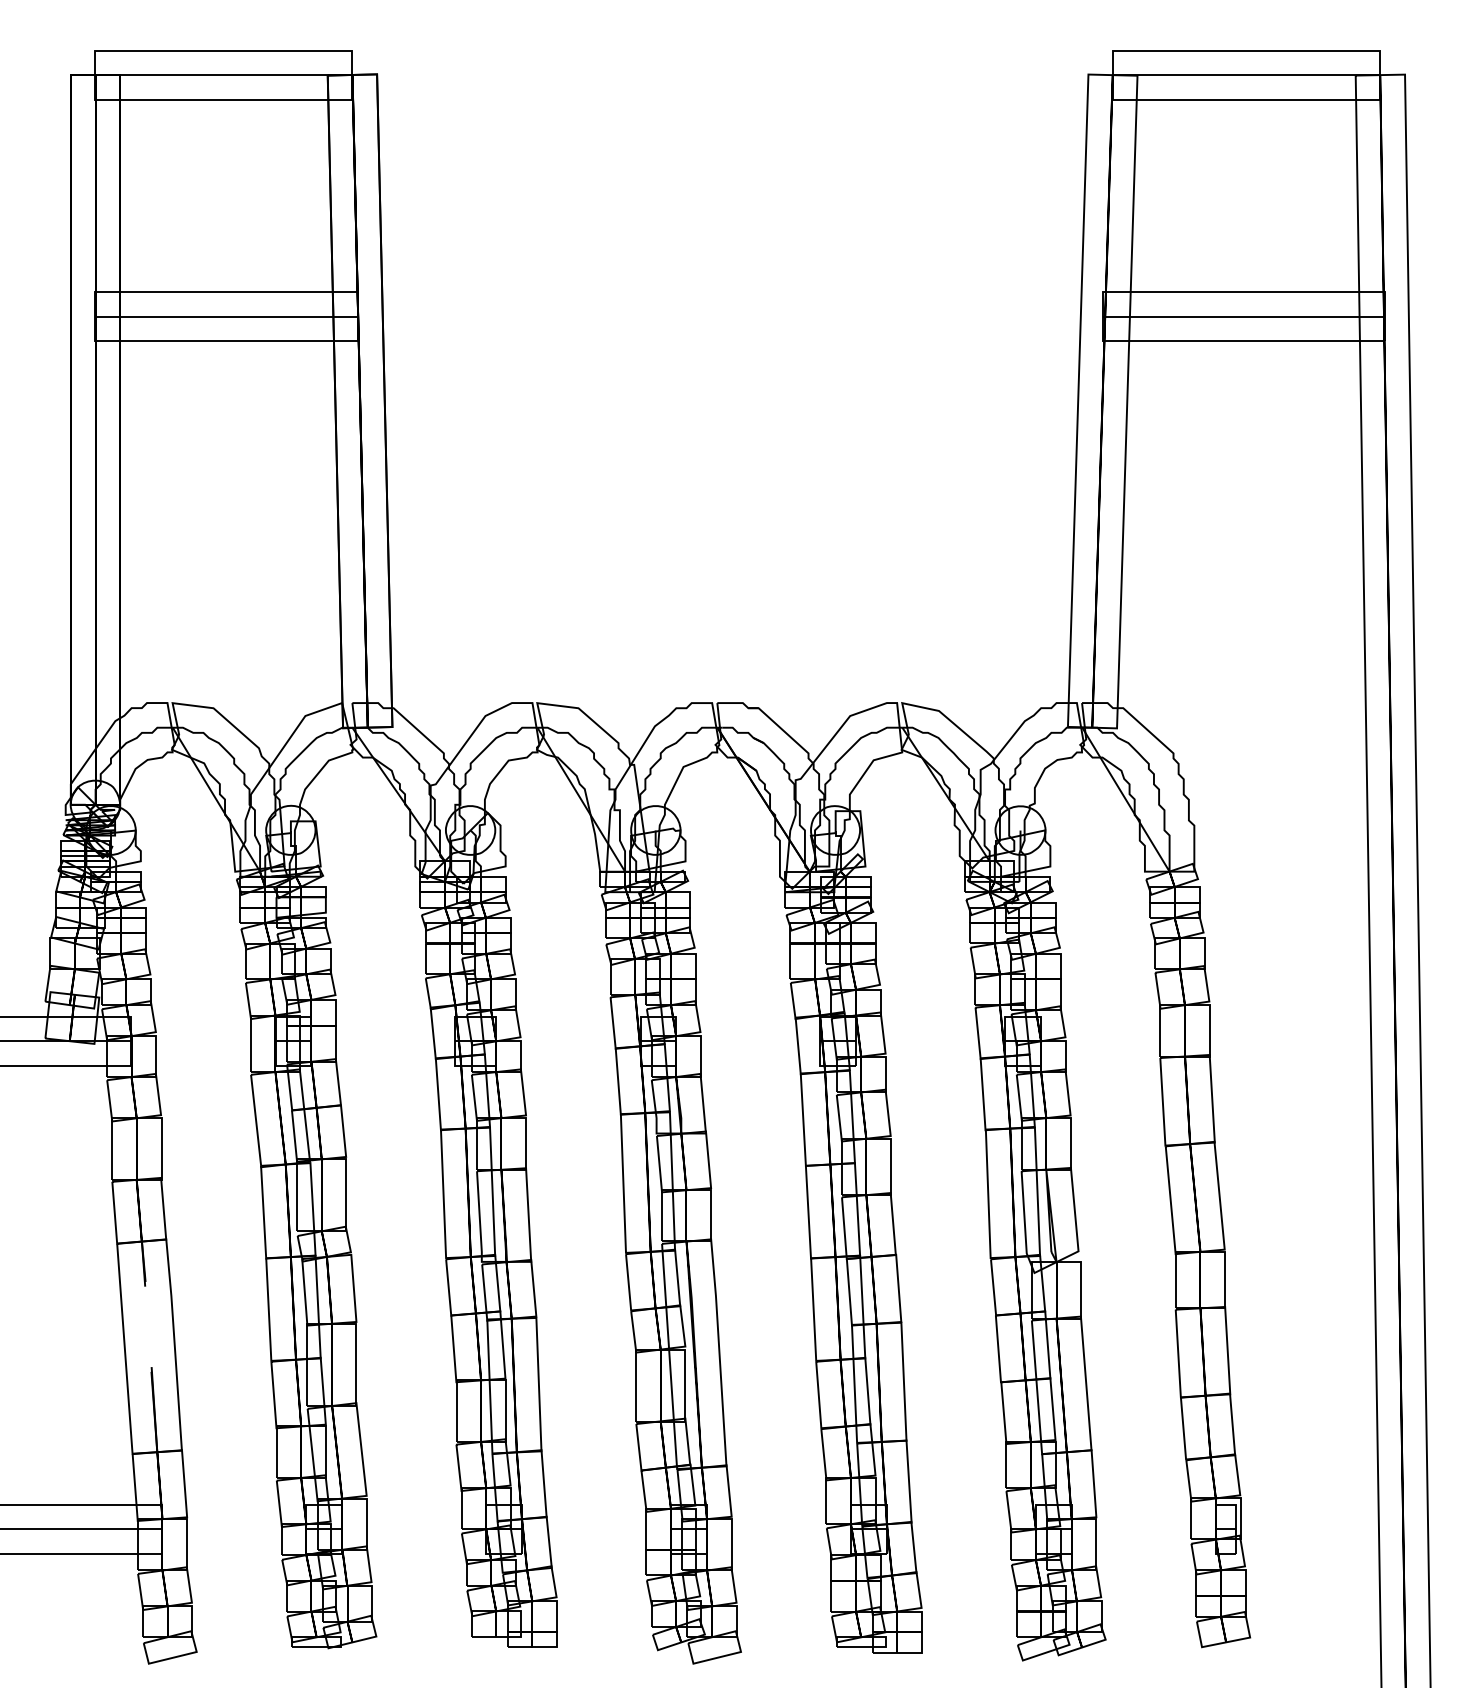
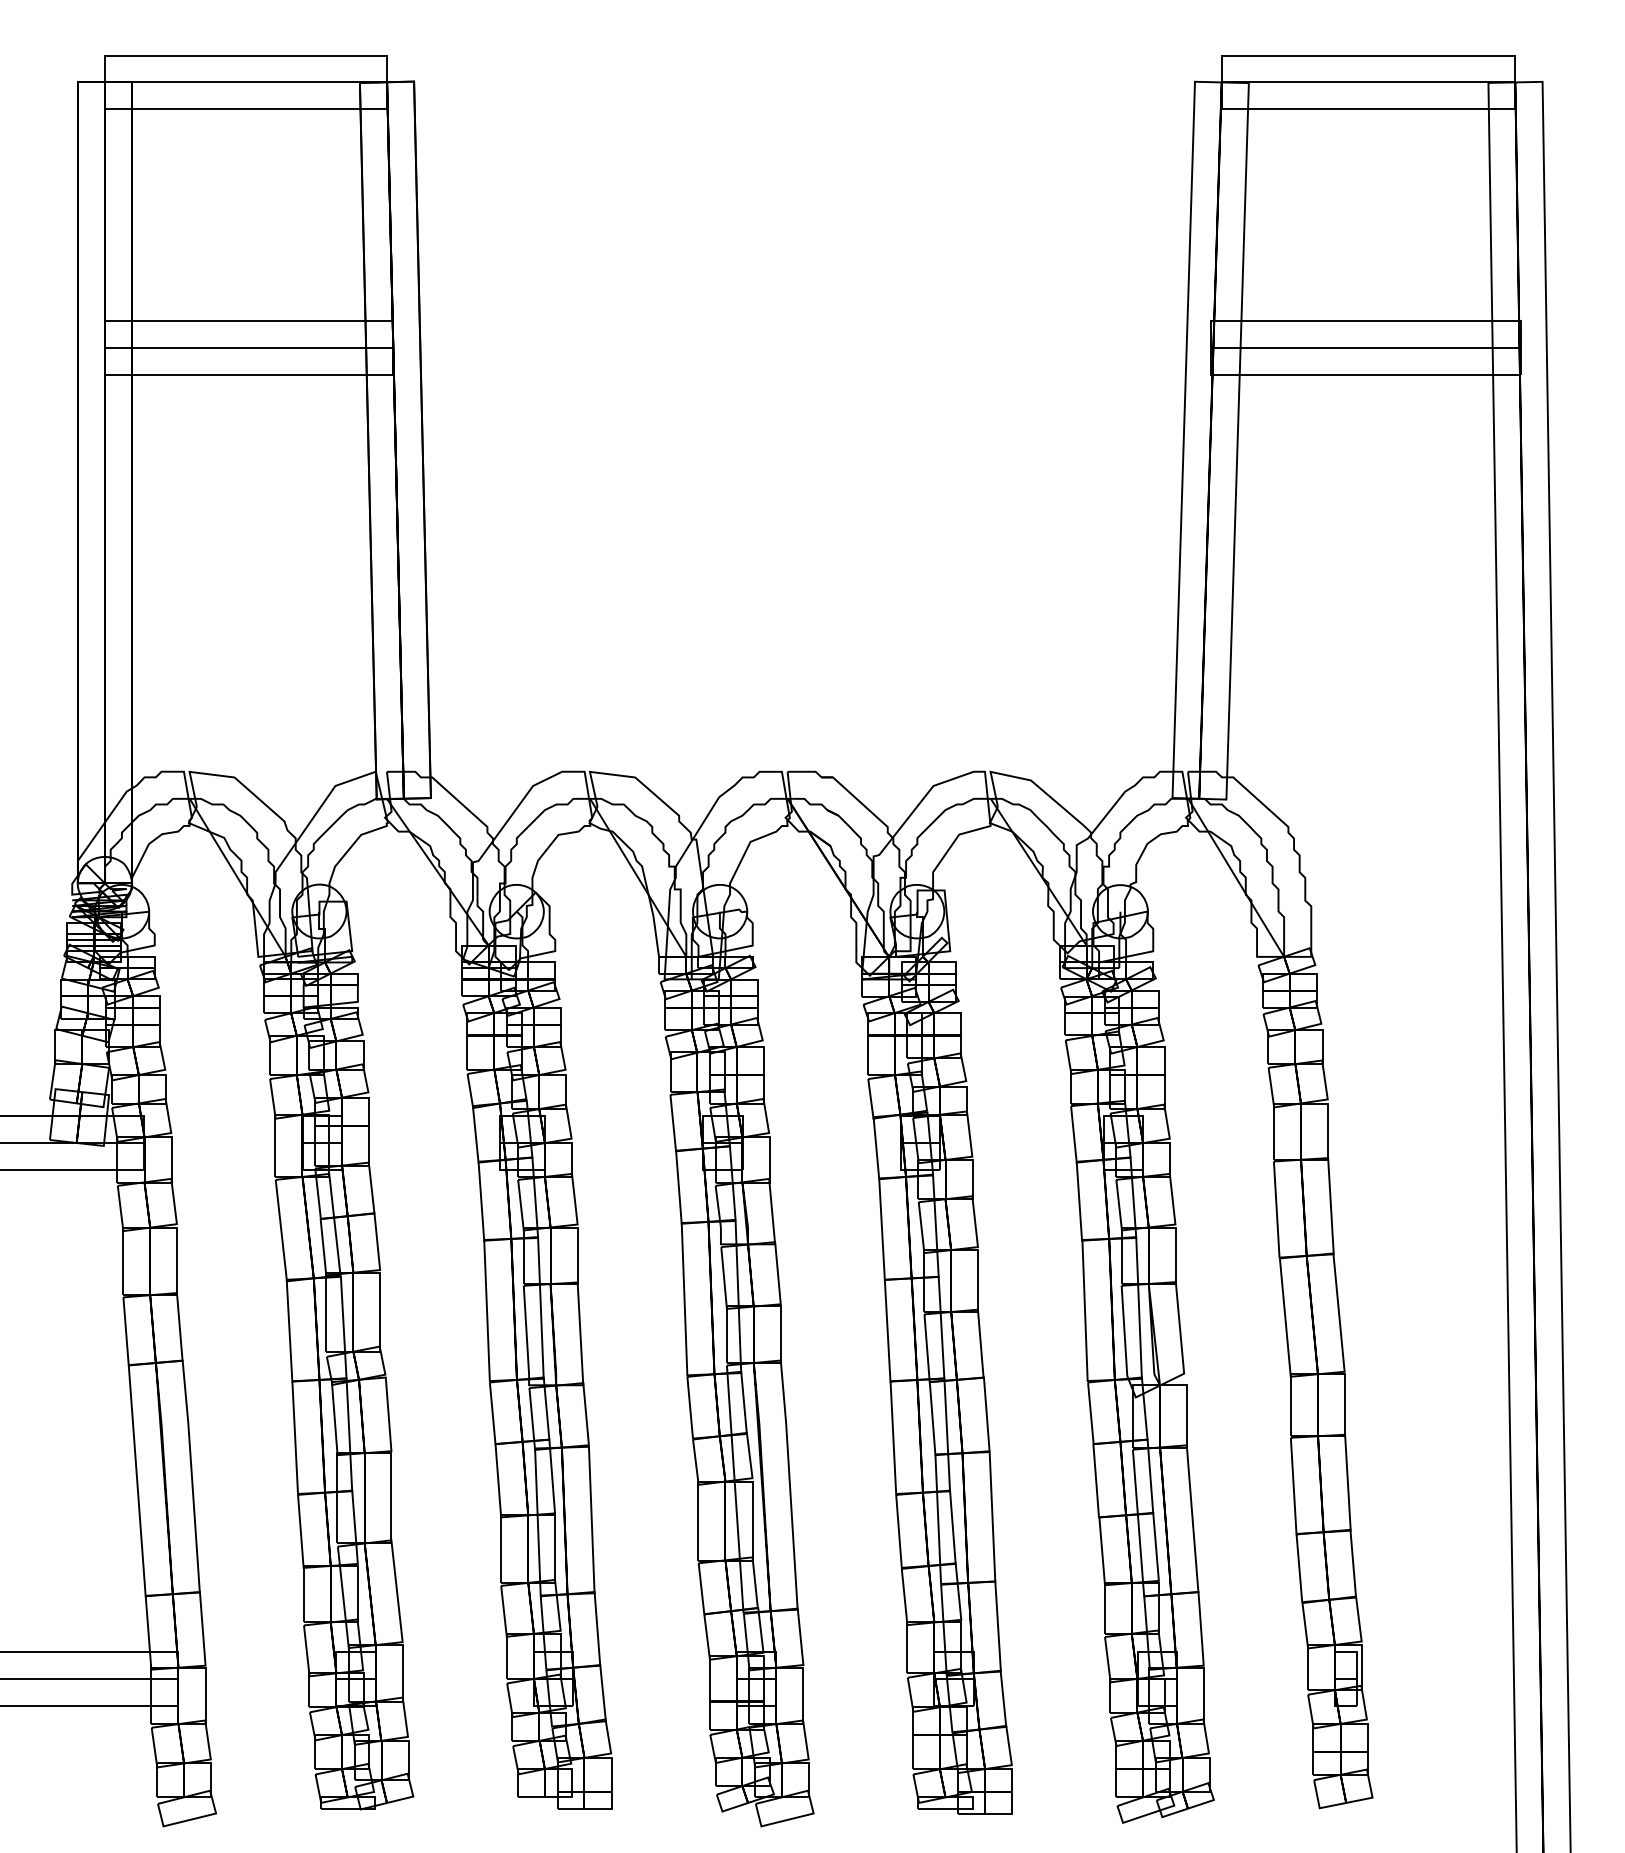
line: (141, 1242) -> (155, 1363), dashed -> solid

